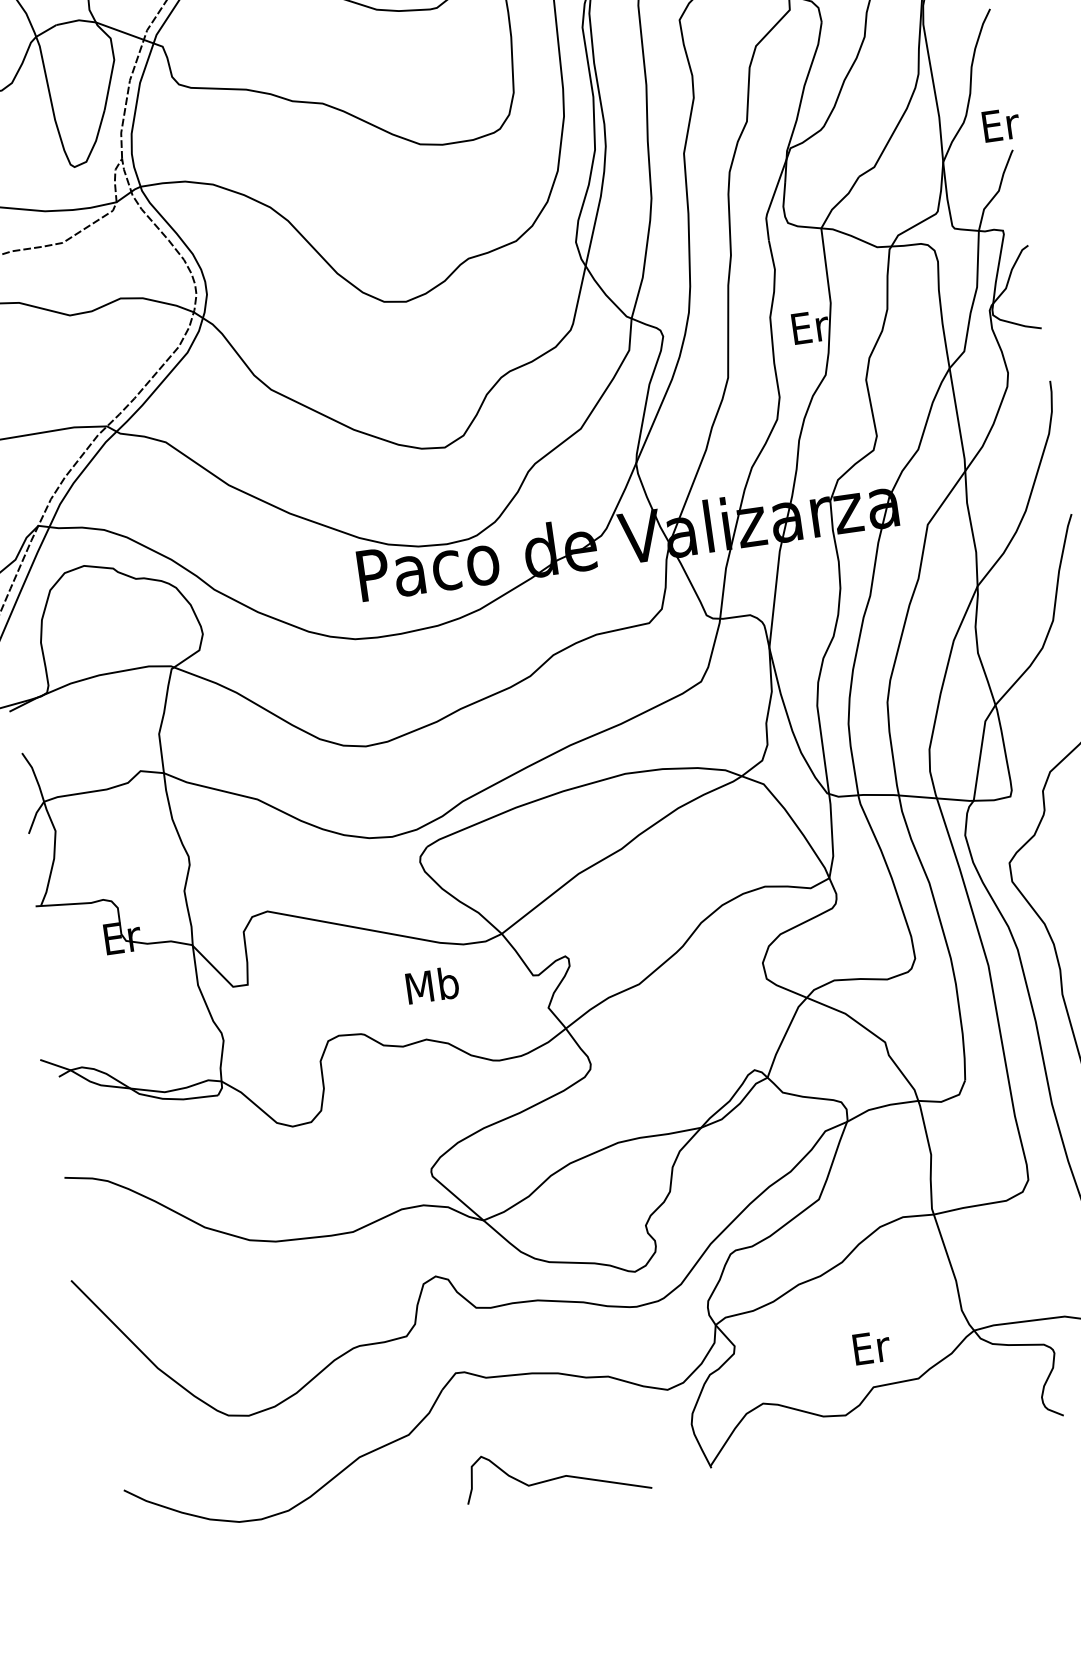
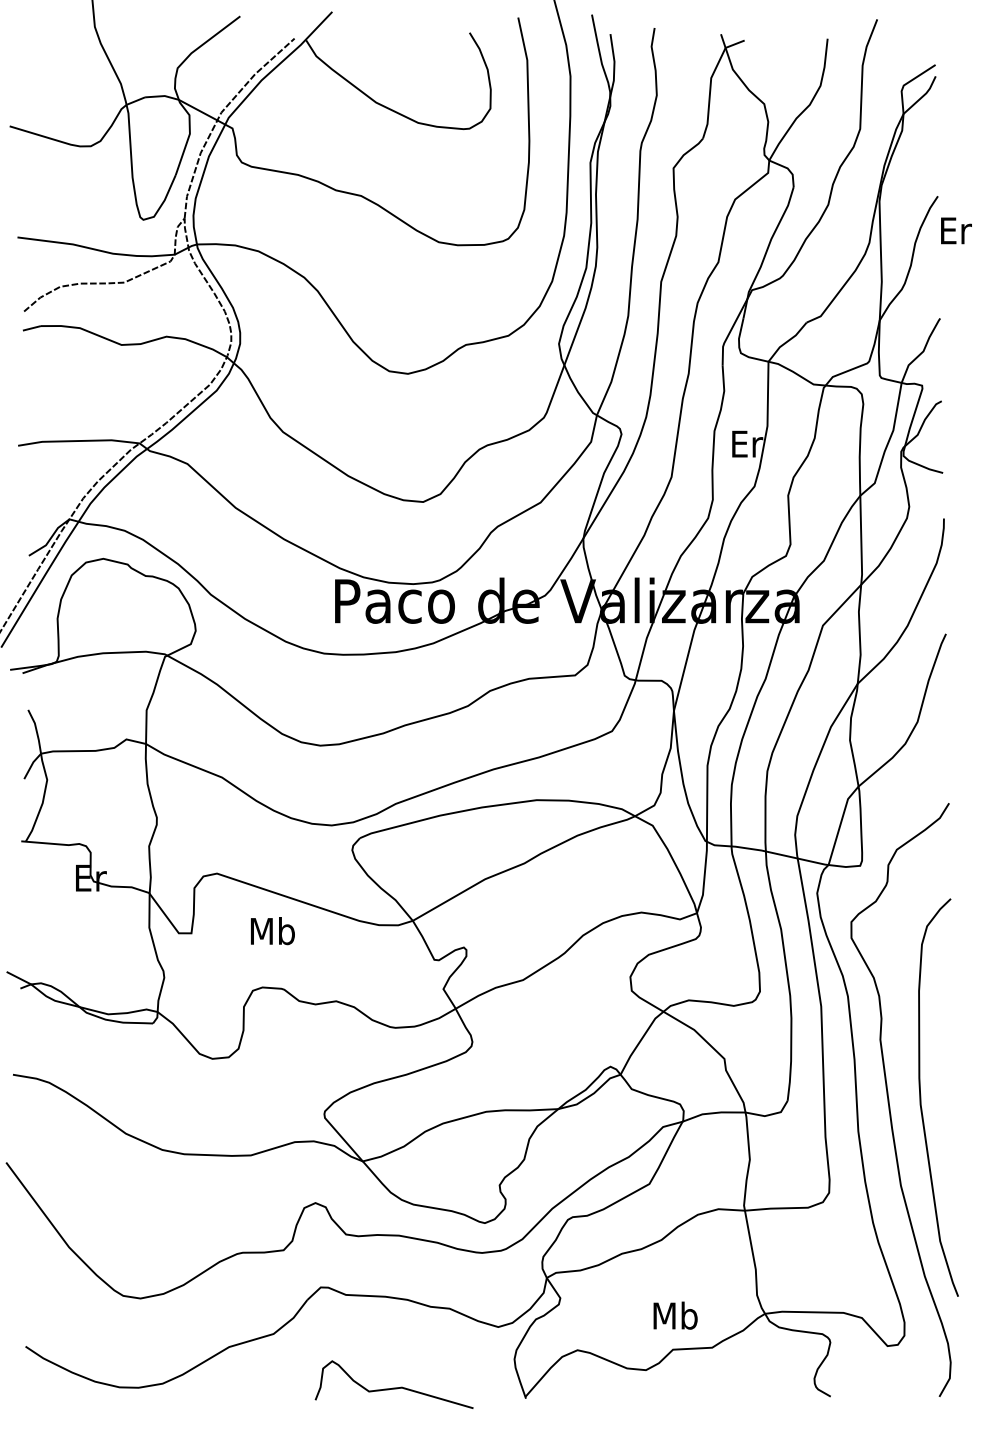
text: (1001, 124) -> (956, 230), moved
text: (432, 985) -> (272, 931), moved
text: (870, 1347) -> (675, 1315), Er -> Mb

